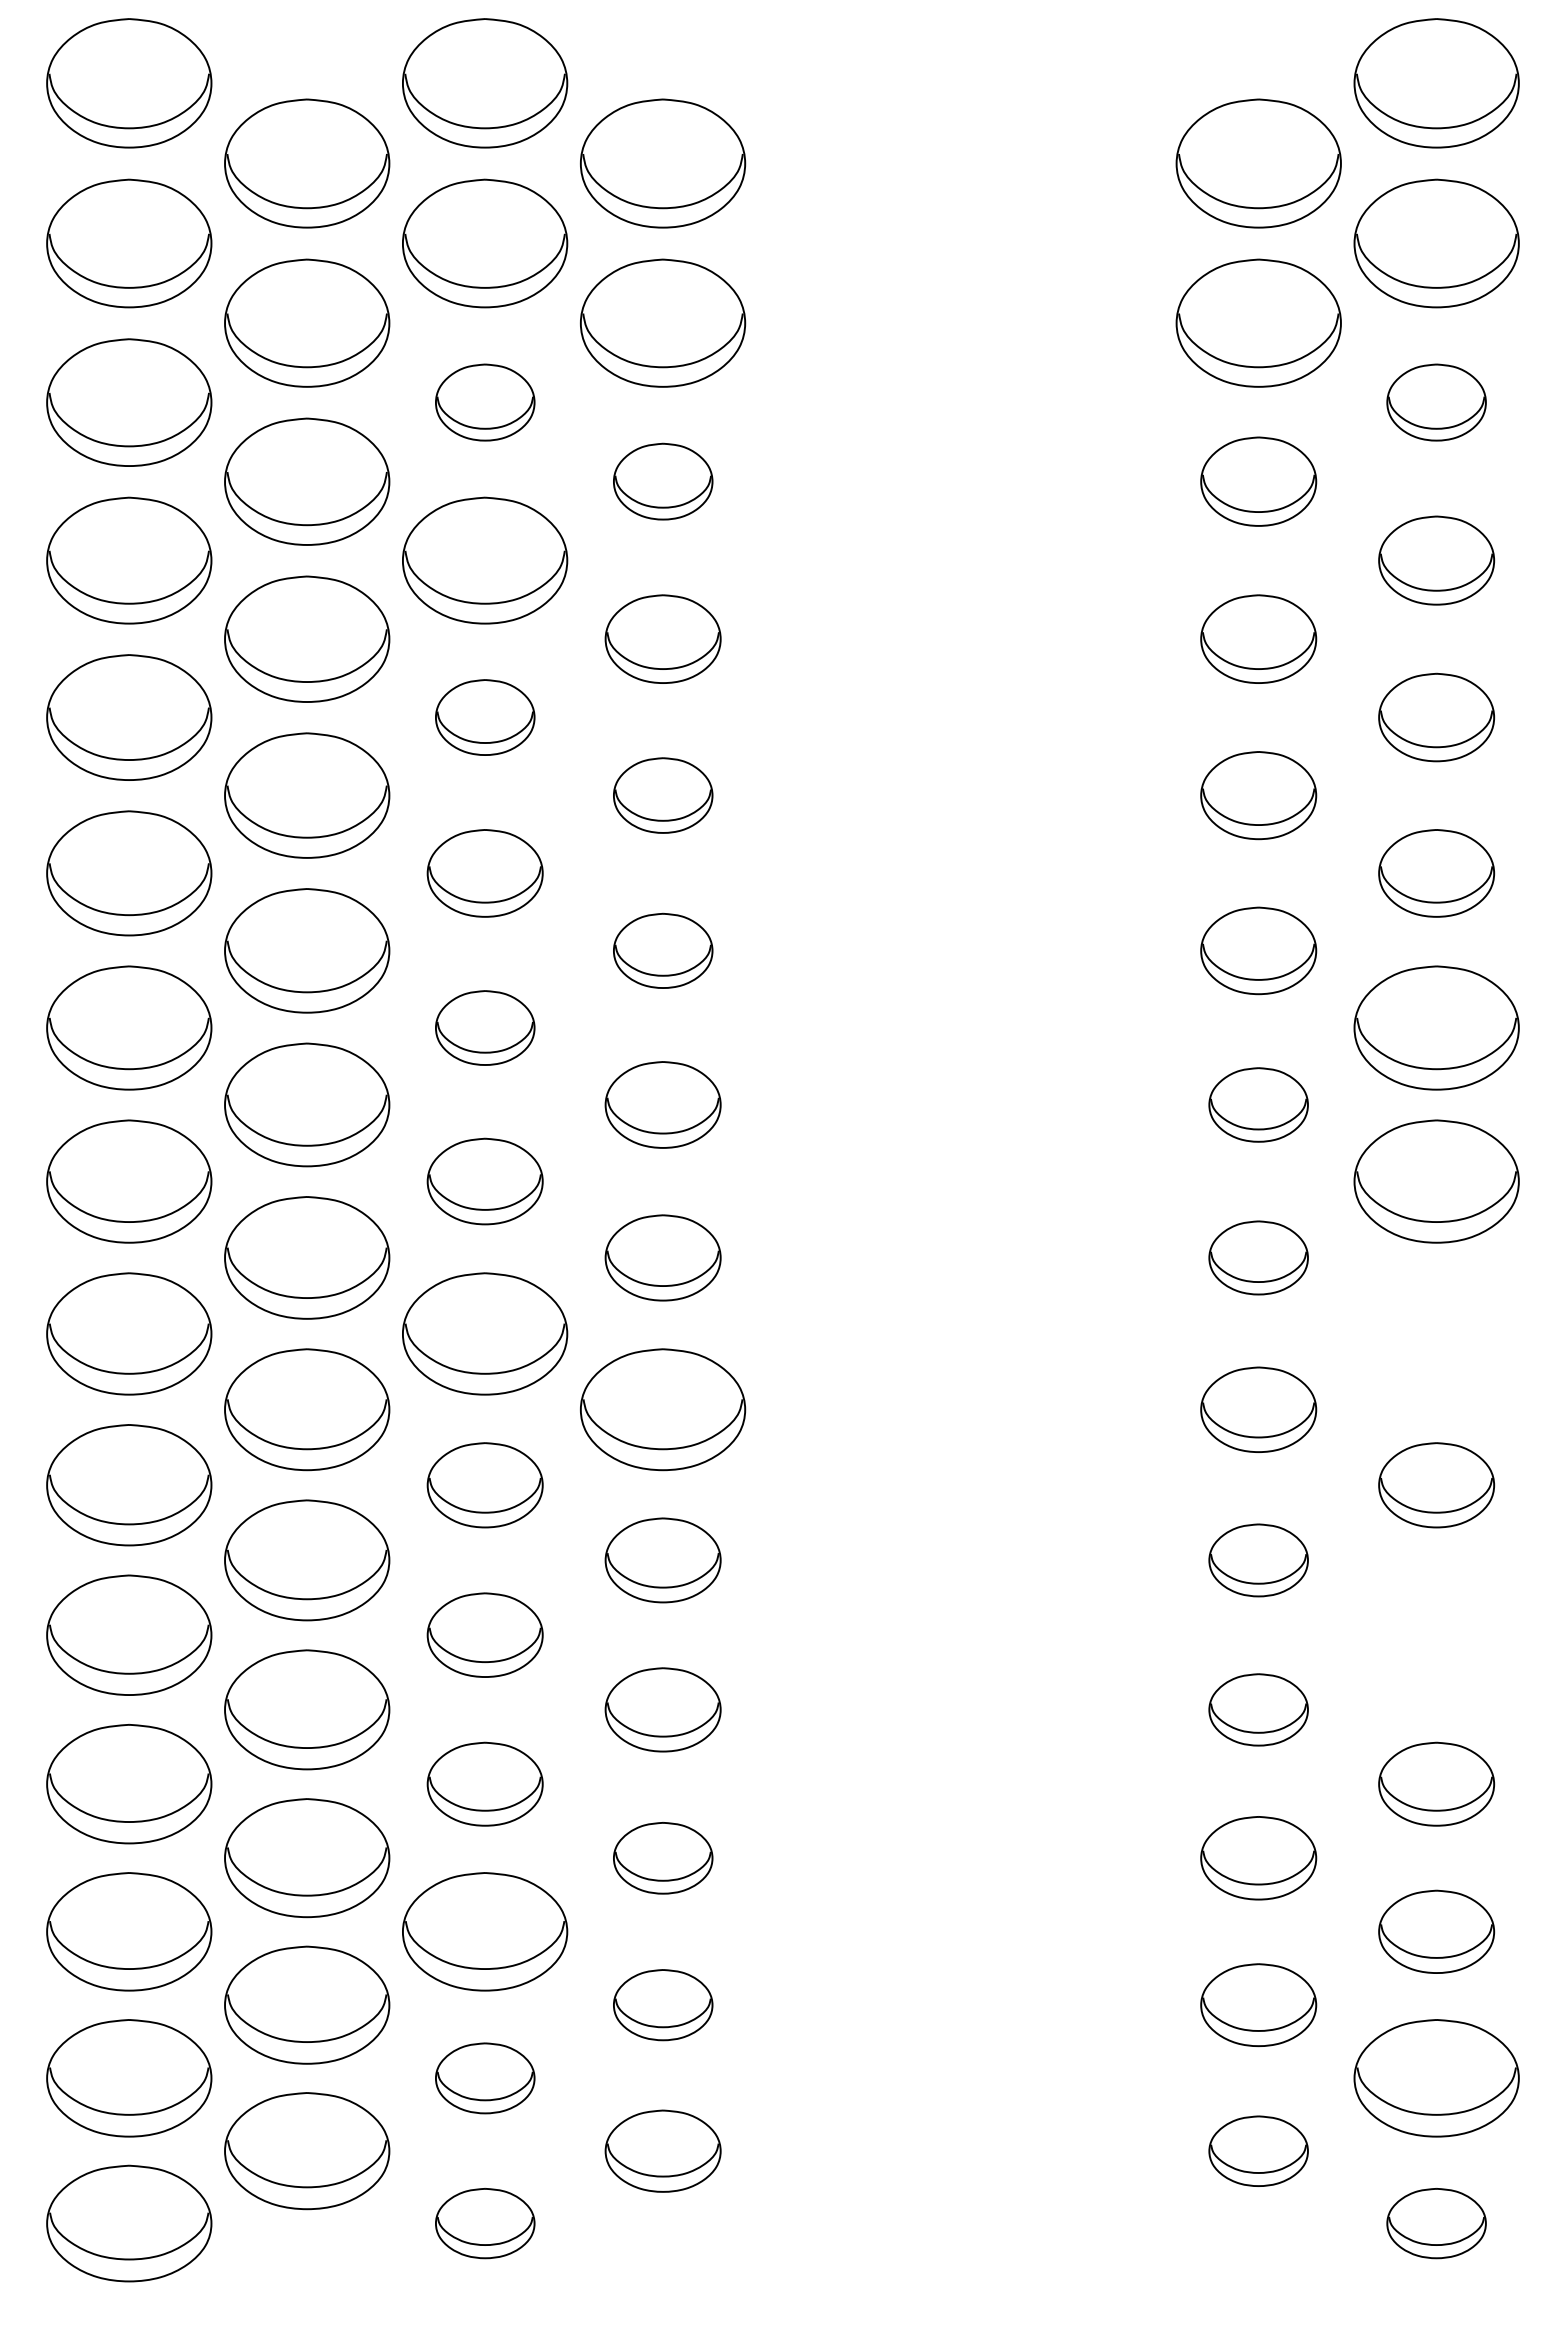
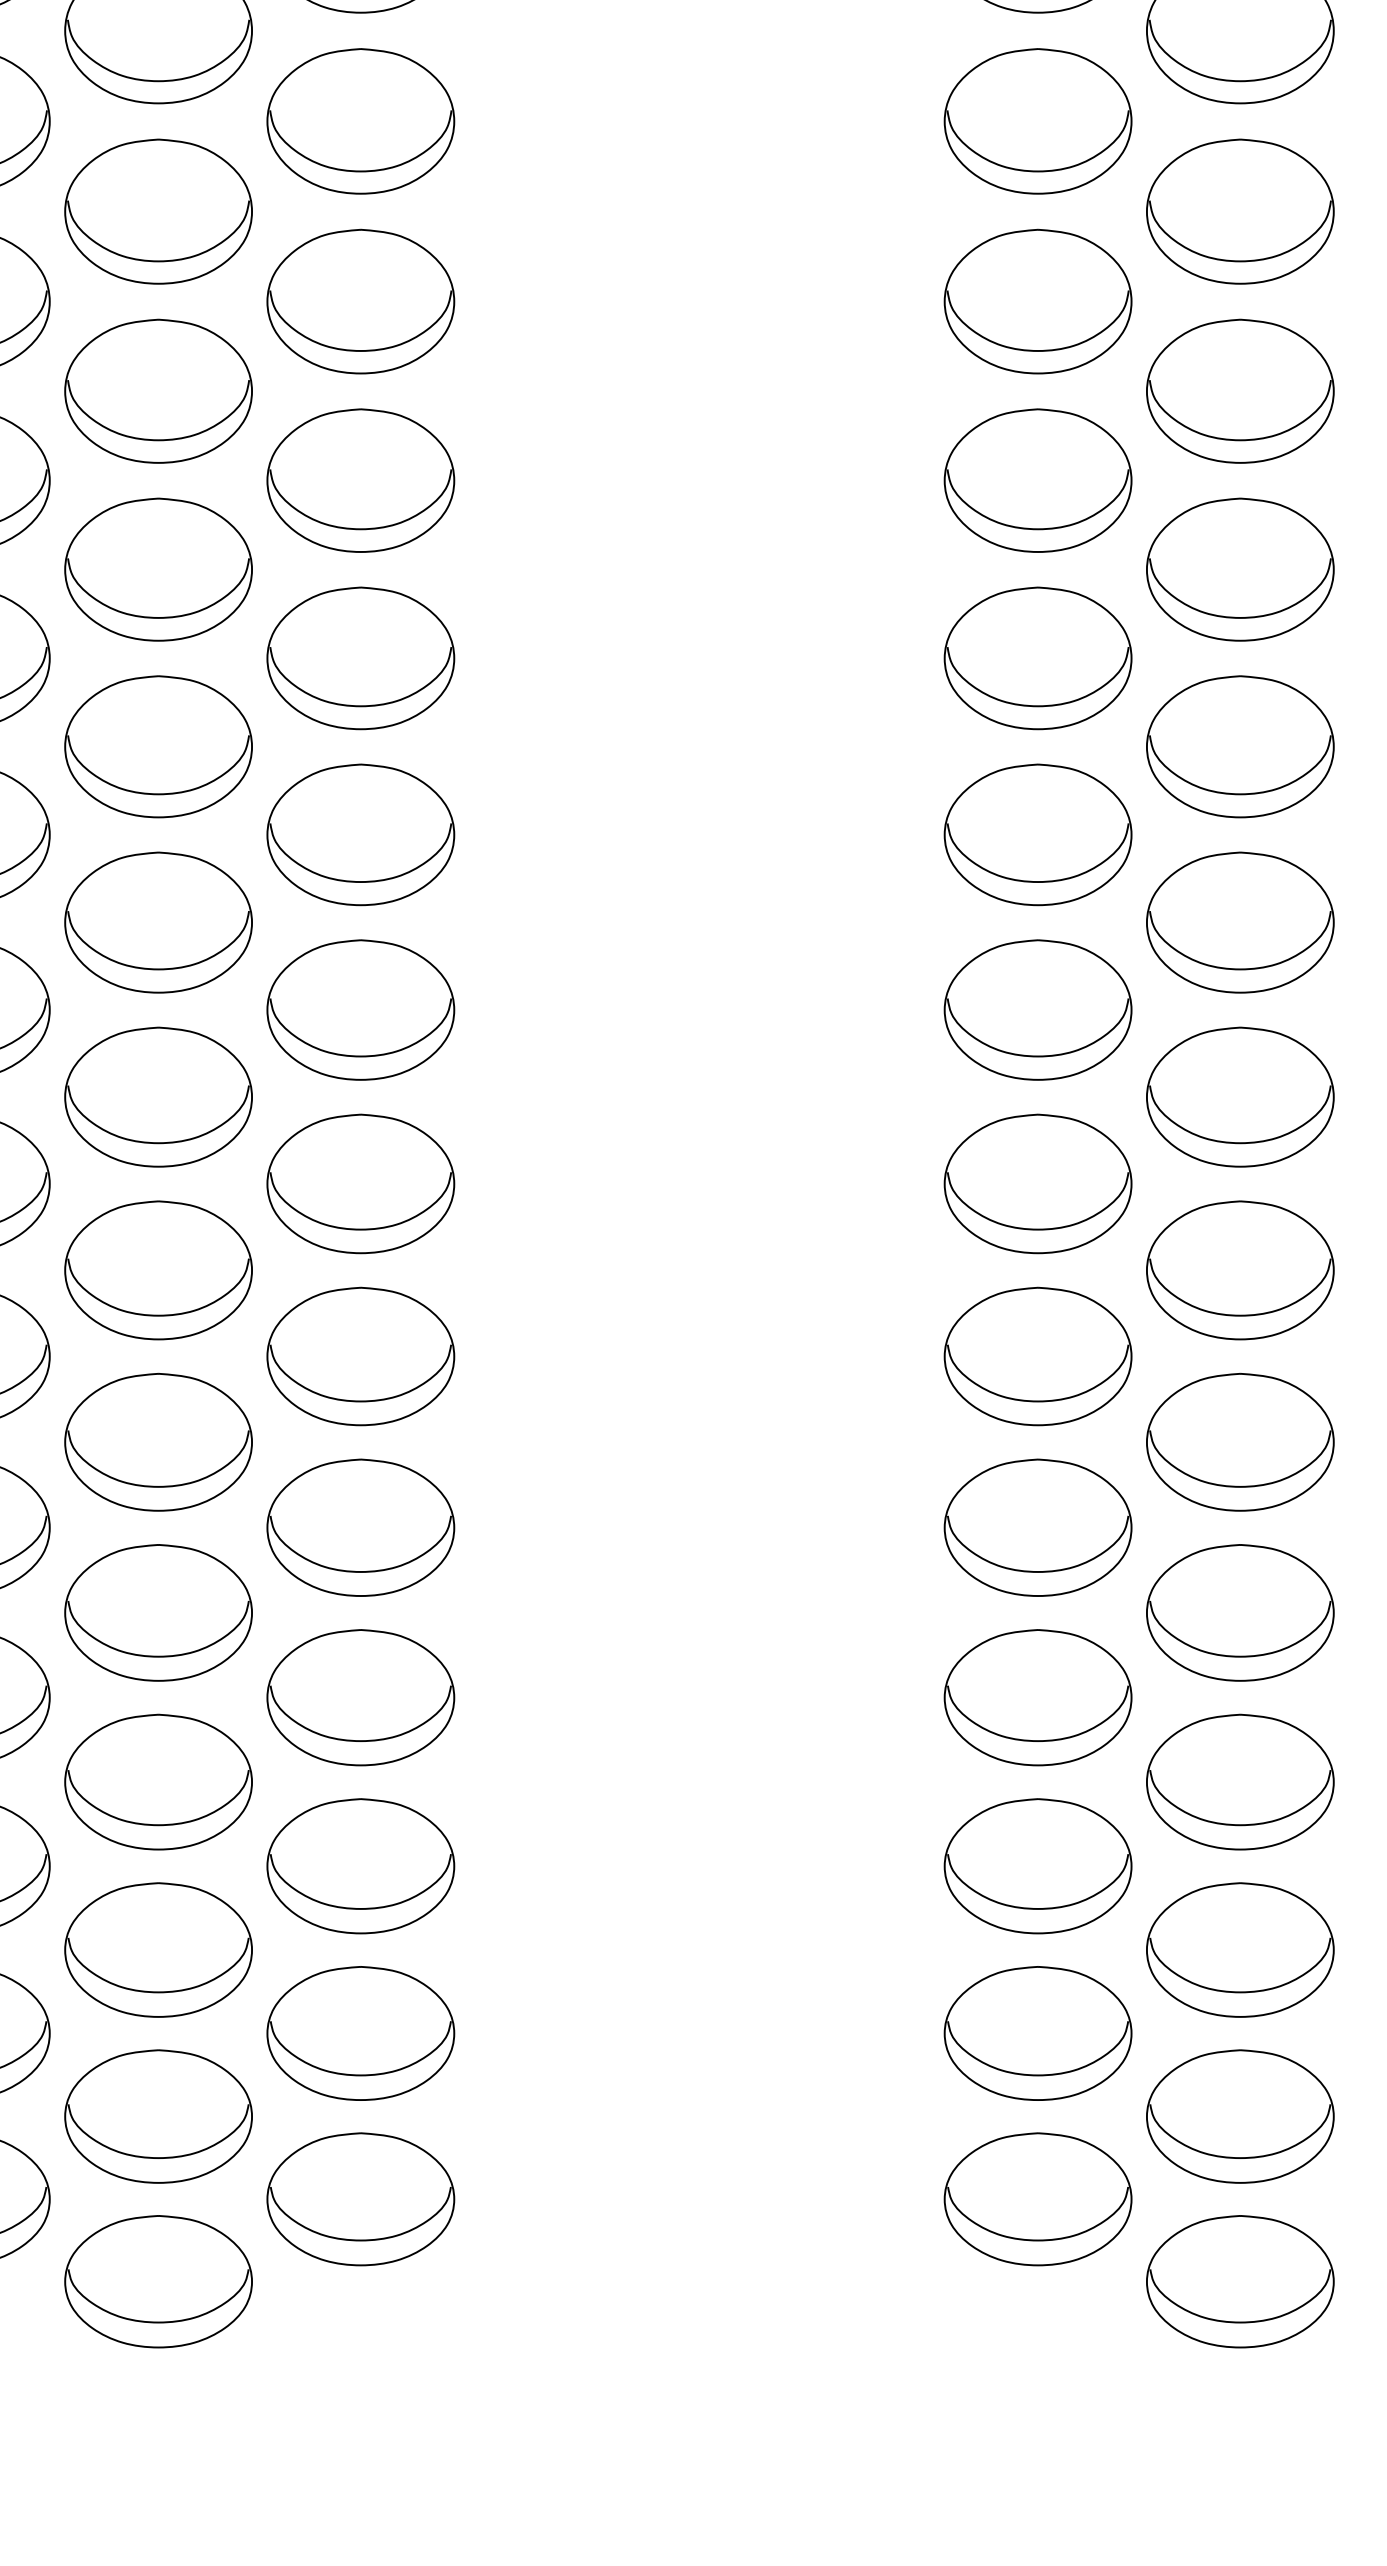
part: (485, 402) -> (159, 211), size x1.67
part: (1436, 402) -> (1240, 211), size x1.67
part: (663, 481) -> (361, 301), size x1.67
part: (1258, 481) -> (1037, 301), size x1.43
part: (1436, 560) -> (1240, 391), size x1.43
part: (663, 638) -> (361, 479), size x1.43
part: (1258, 638) -> (1037, 479), size x1.43
part: (485, 717) -> (159, 569), size x1.67
part: (1436, 717) -> (1240, 569), size x1.43
part: (663, 795) -> (361, 658), size x1.67
part: (1258, 795) -> (1037, 658), size x1.43
part: (485, 873) -> (159, 746), size x1.43
part: (1436, 873) -> (1240, 746), size x1.43
part: (663, 950) -> (361, 834), size x1.67
part: (1258, 950) -> (1037, 834), size x1.43
part: (485, 1027) -> (159, 922), size x1.67
part: (663, 1104) -> (361, 1009), size x1.43
part: (1258, 1104) -> (1037, 1009), size x1.67
part: (485, 1181) -> (159, 1097), size x1.43
part: (663, 1257) -> (361, 1183), size x1.43
part: (1258, 1257) -> (1037, 1183), size x1.67
part: (1436, 1333) -> (1240, 1269), added
part: (1258, 1409) -> (1037, 1356), size x1.43
part: (485, 1485) -> (159, 1442), size x1.43
part: (1436, 1485) -> (1240, 1442), size x1.43
part: (663, 1560) -> (361, 1527), size x1.43
part: (1258, 1560) -> (1037, 1527), size x1.67
part: (485, 1634) -> (159, 1612), size x1.43
part: (1436, 1634) -> (1240, 1612), added
part: (663, 1709) -> (361, 1697), size x1.43
part: (1258, 1709) -> (1037, 1697), size x1.67
part: (485, 1784) -> (159, 1782), size x1.43
part: (1436, 1784) -> (1240, 1782), size x1.43
part: (663, 1858) -> (361, 1866), size x1.67
part: (1258, 1858) -> (1037, 1866), size x1.43
part: (1436, 1931) -> (1240, 1949), size x1.43
part: (663, 2004) -> (361, 2032), size x1.67
part: (1258, 2004) -> (1037, 2032), size x1.43
part: (485, 2078) -> (159, 2116), size x1.67
part: (663, 2151) -> (361, 2199), size x1.43
part: (1258, 2151) -> (1037, 2199), size x1.67
part: (485, 2223) -> (159, 2281), size x1.67
part: (1436, 2223) -> (1240, 2281), size x1.67

